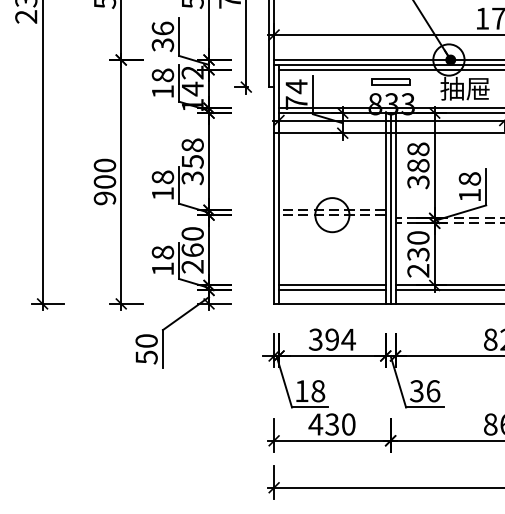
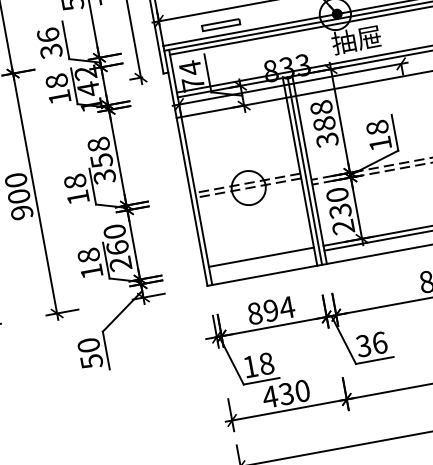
part: (390, 81) -> (220, 24), moved
line: (332, 290) -> (262, 262), removed
text: (315, 339) -> (254, 313), 394 -> 894

